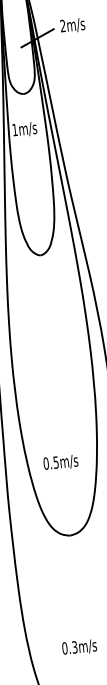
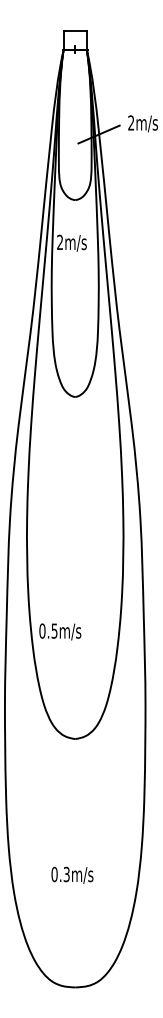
text: (14, 129) -> (59, 241), 1m/s -> 2m/s
text: (61, 462) -> (60, 631), moved

